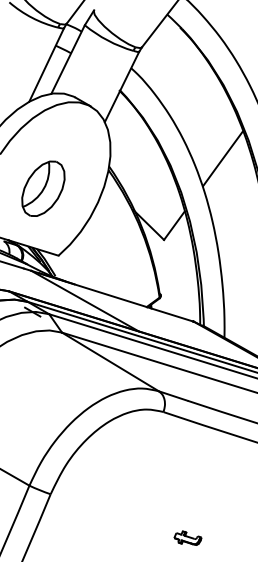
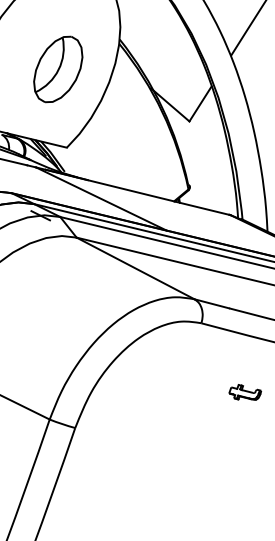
part: (43, 188) -> (58, 69), moved
part: (187, 537) -> (244, 391), moved

